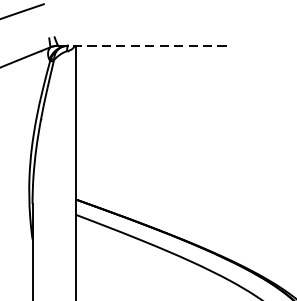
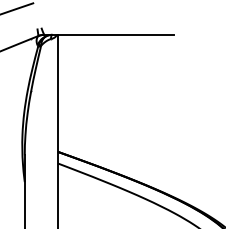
line: (143, 45) -> (109, 34), dashed -> solid

